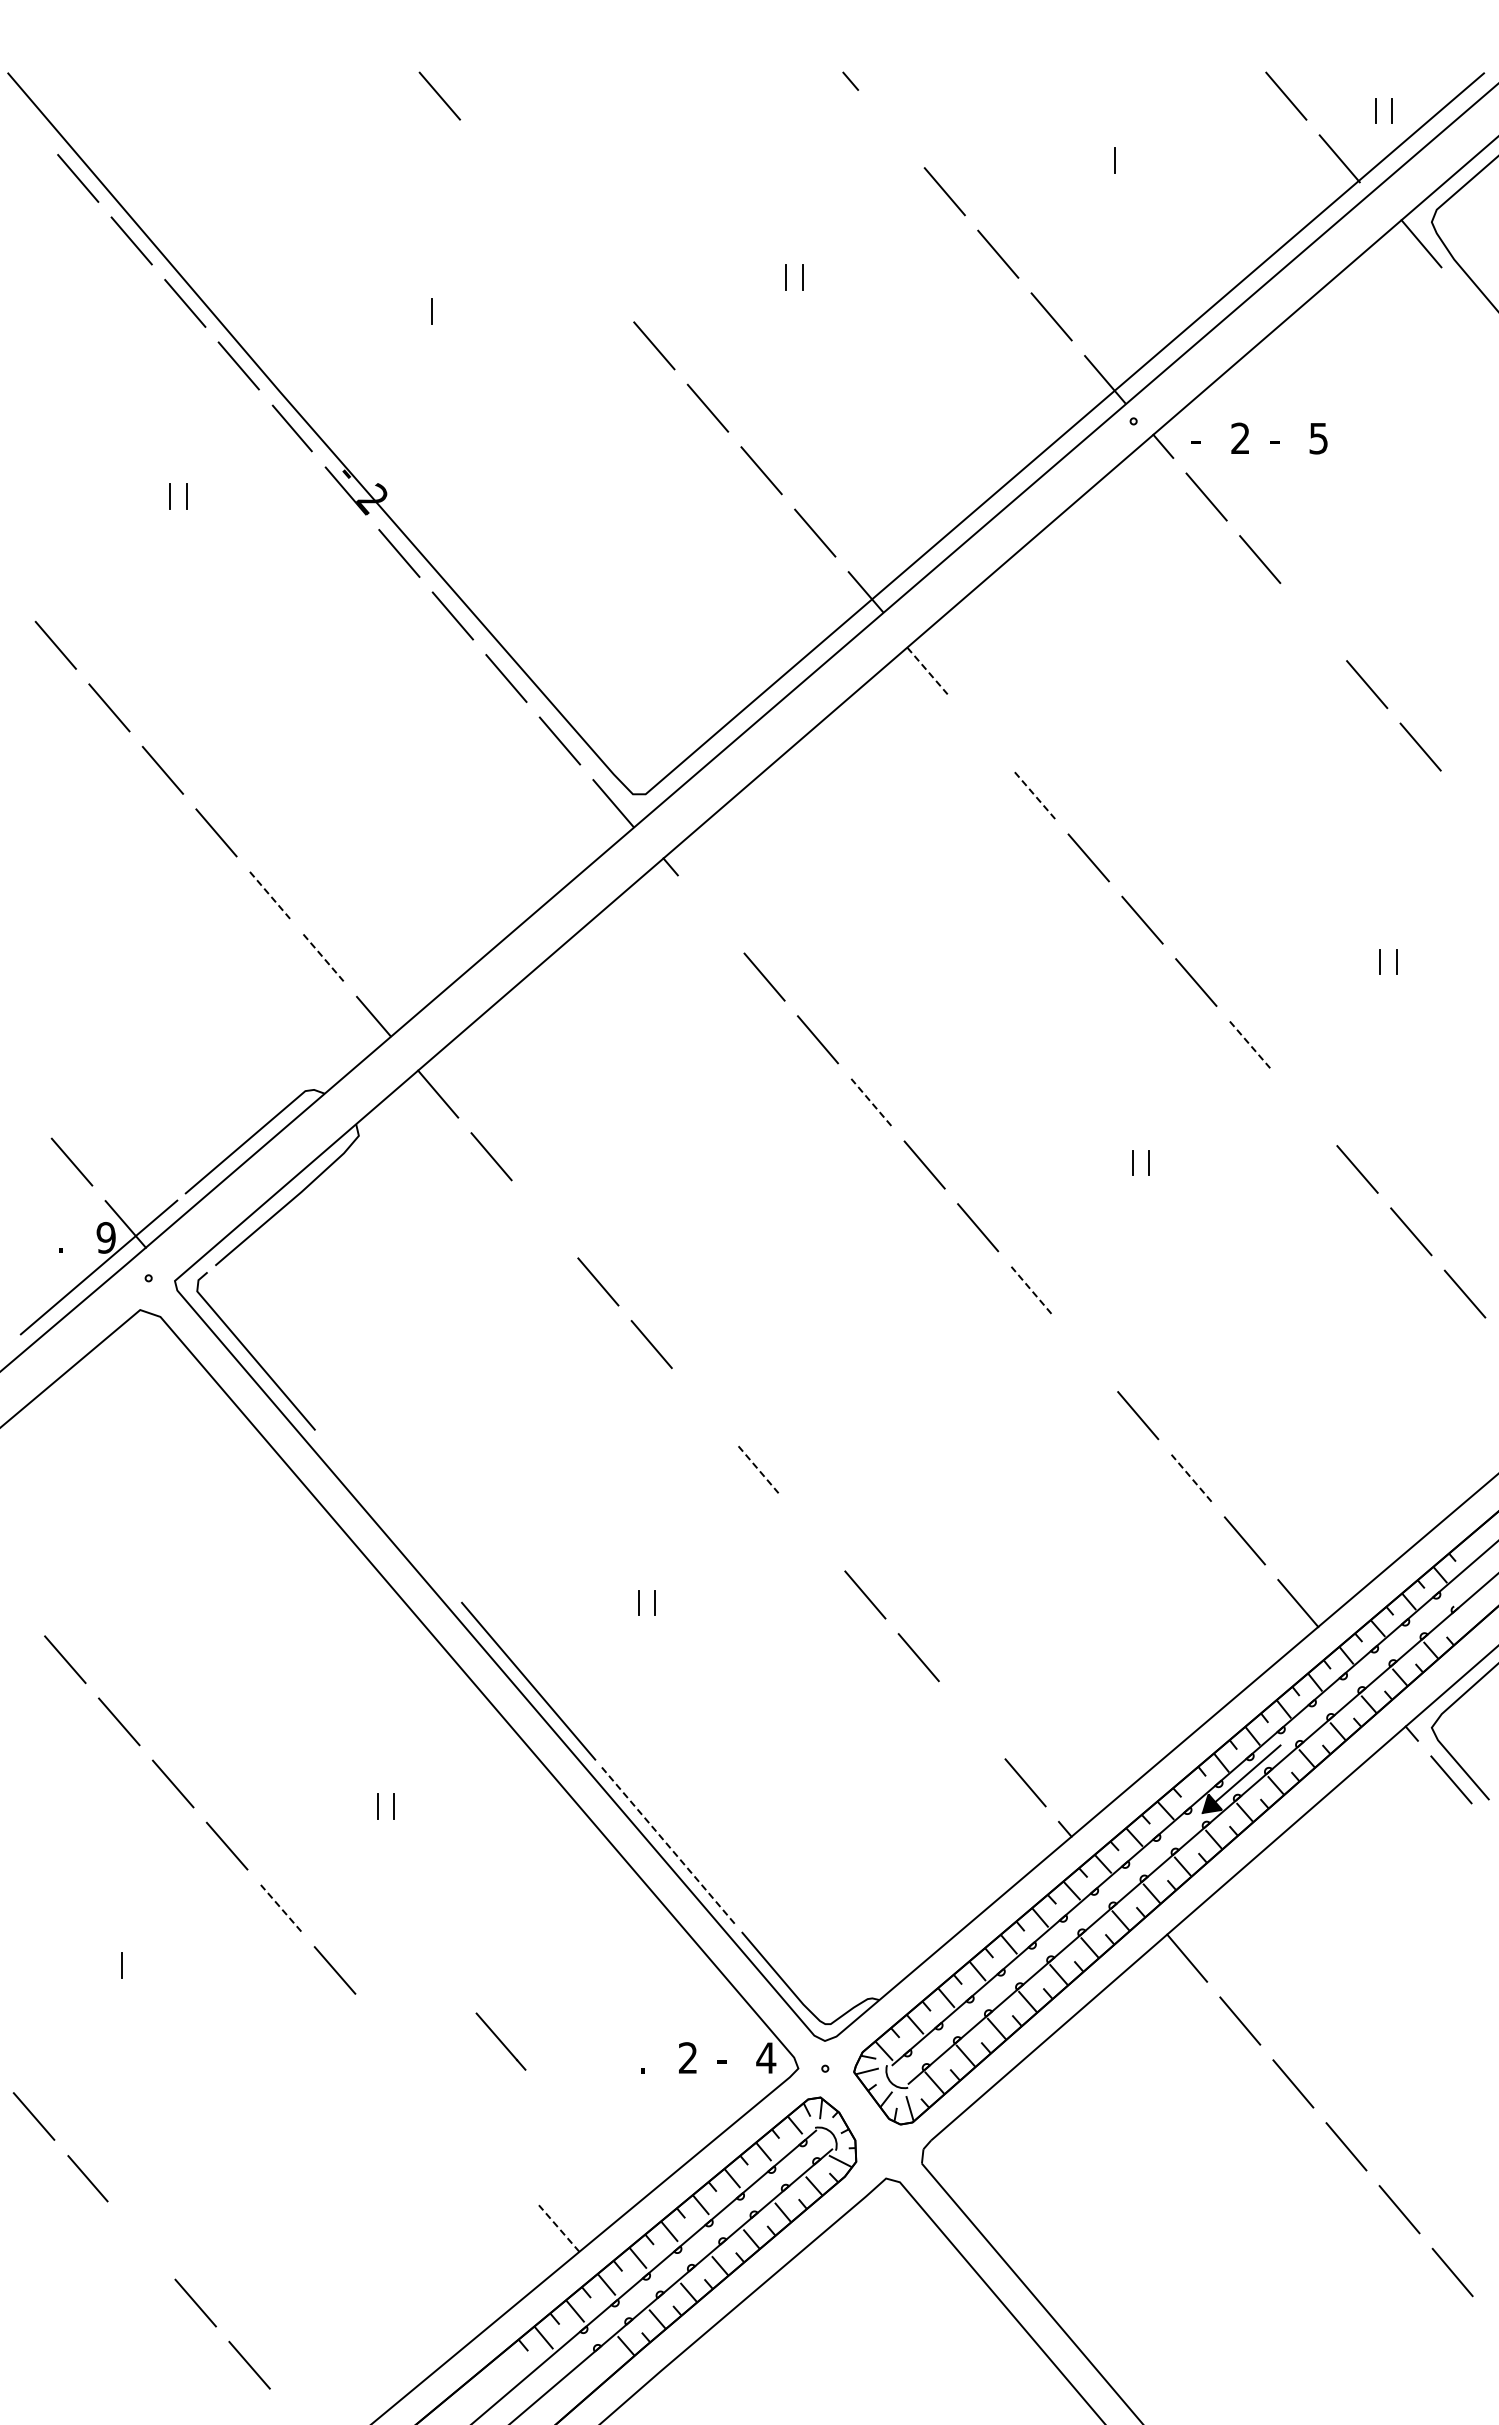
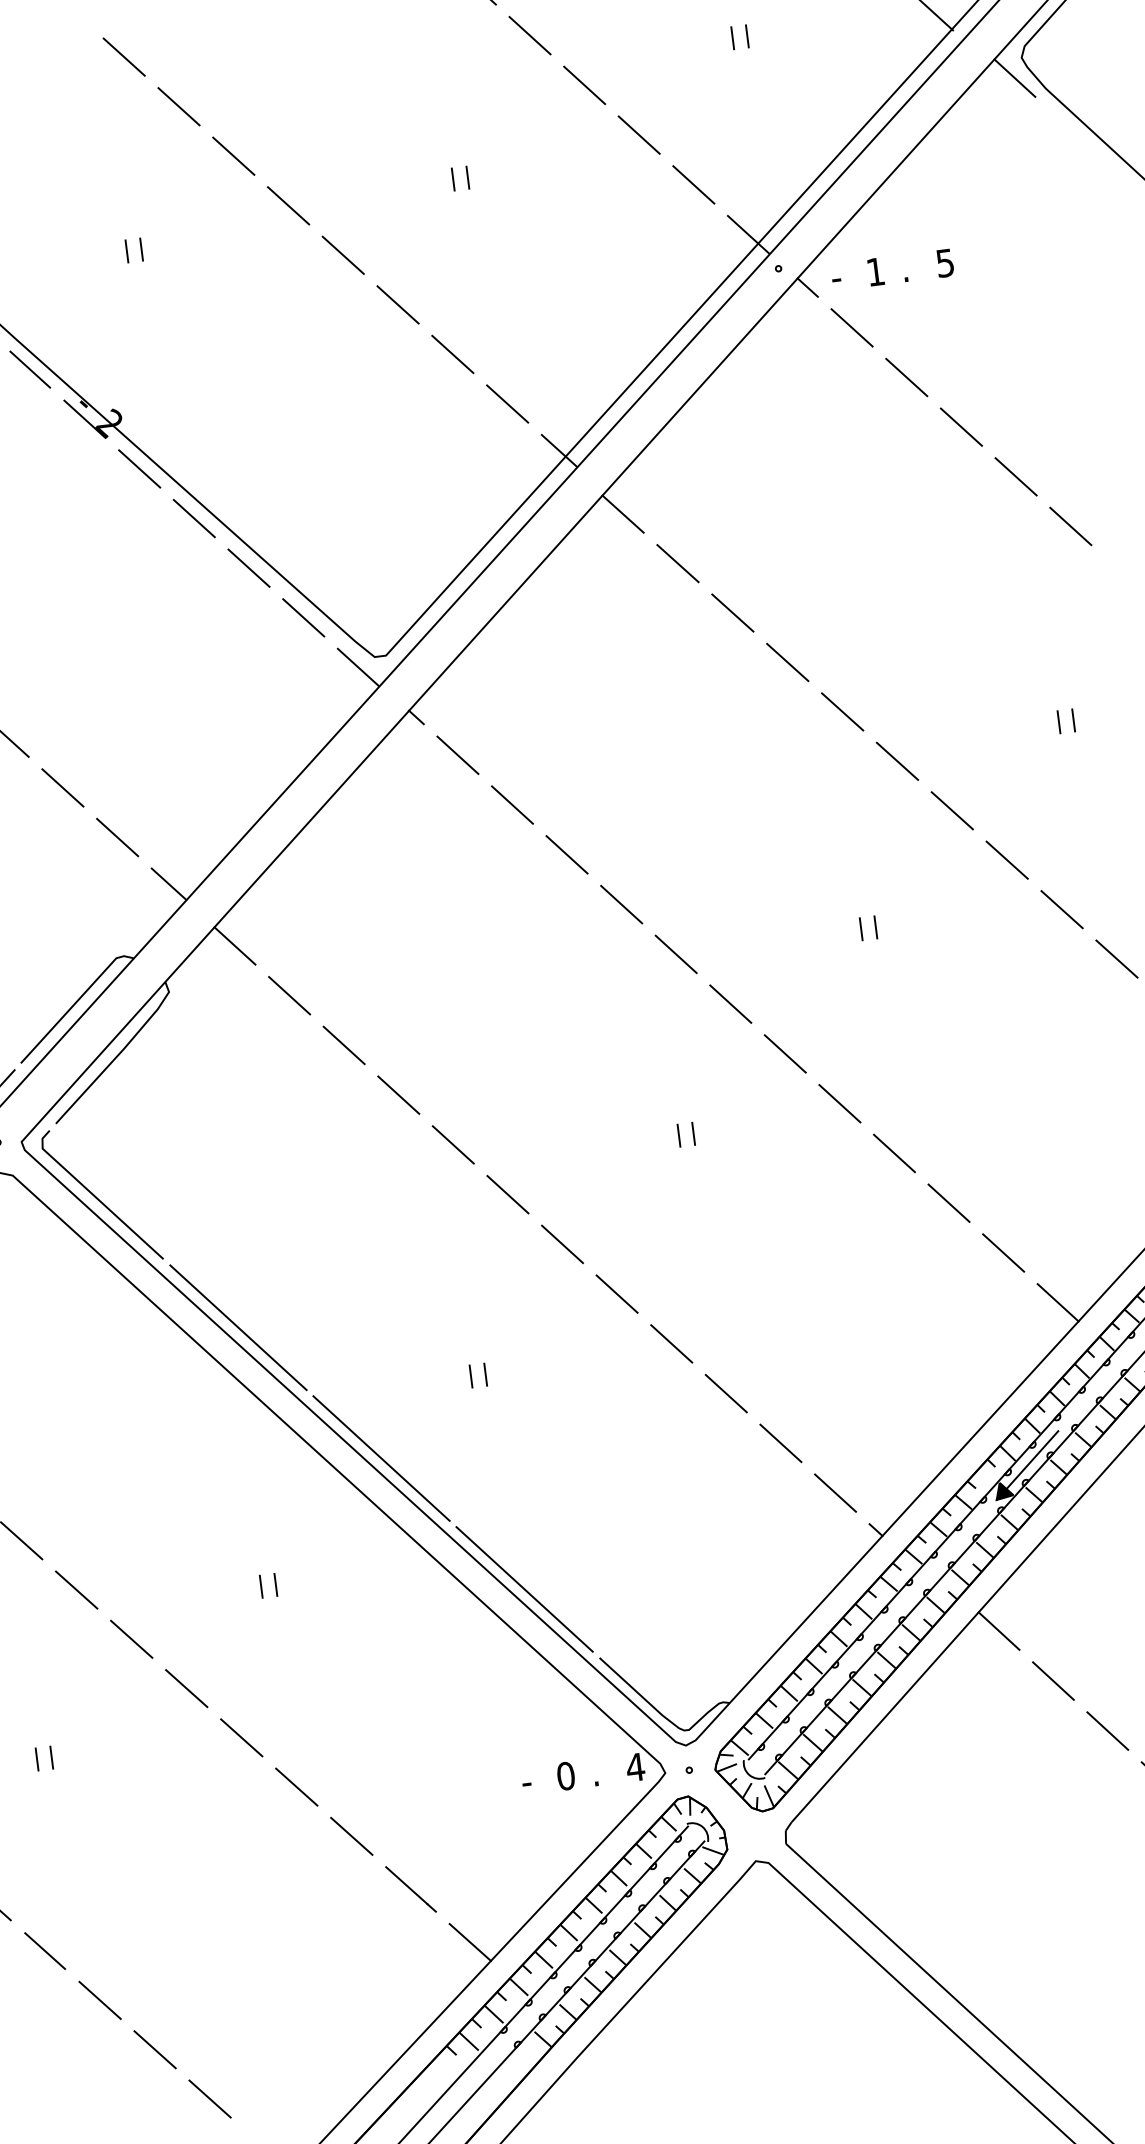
line: (891, 128) -> (530, 35), added
line: (493, 158) -> (179, 106), added
line: (1131, 159) -> (747, 35), added
line: (547, 220) -> (234, 155), added
line: (600, 283) -> (288, 205), added
line: (415, 310) -> (126, 250), added
text: (1240, 437) -> (875, 271), 2 -> 1
text: (1274, 447) -> (906, 276), - -> .
line: (1313, 621) -> (961, 426), added
line: (927, 671) -> (623, 514), dashed -> solid
line: (981, 732) -> (678, 562), added
line: (1035, 795) -> (733, 612), dashed -> solid
line: (270, 895) -> (63, 787), dashed -> solid
line: (711, 913) -> (458, 754), added
line: (323, 957) -> (117, 837), dashed -> solid
line: (1250, 1044) -> (952, 810), dashed -> solid
line: (871, 1102) -> (621, 904), dashed -> solid
line: (1303, 1106) -> (1006, 859), added
line: (544, 1218) -> (343, 1044), added
line: (1031, 1290) -> (785, 1054), dashed -> solid
line: (1084, 1352) -> (839, 1103), added
line: (902, 1365) -> (678, 1135), added
line: (918, 1365) -> (693, 1133), added
line: (705, 1406) -> (508, 1194), added
line: (758, 1469) -> (562, 1244), dashed -> solid
line: (1191, 1478) -> (949, 1203), dashed -> solid
line: (388, 1516) -> (238, 1327), added
line: (811, 1531) -> (616, 1293), added
line: (972, 1719) -> (781, 1442), added
line: (668, 1845) -> (524, 1589), dashed -> solid
line: (281, 1908) -> (187, 1688), dashed -> solid
line: (105, 1965) -> (36, 1759), added
line: (388, 2032) -> (296, 1787), added
line: (500, 2041) -> (410, 1889), moved
text: (687, 2058) -> (565, 1776), 2 -> 0
text: (643, 2066) -> (527, 1788), . -> -
text: (721, 2066) -> (596, 1779), - -> .
line: (442, 2094) -> (351, 1836), added
line: (559, 2228) -> (470, 1942), dashed -> solid
line: (141, 2240) -> (99, 2000), added

